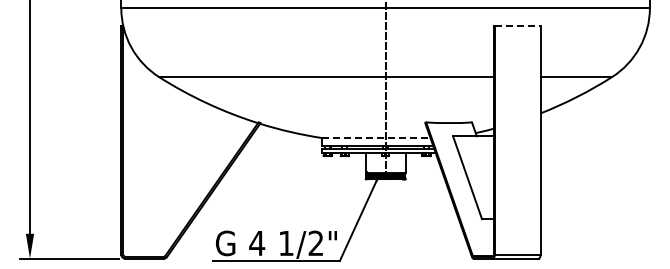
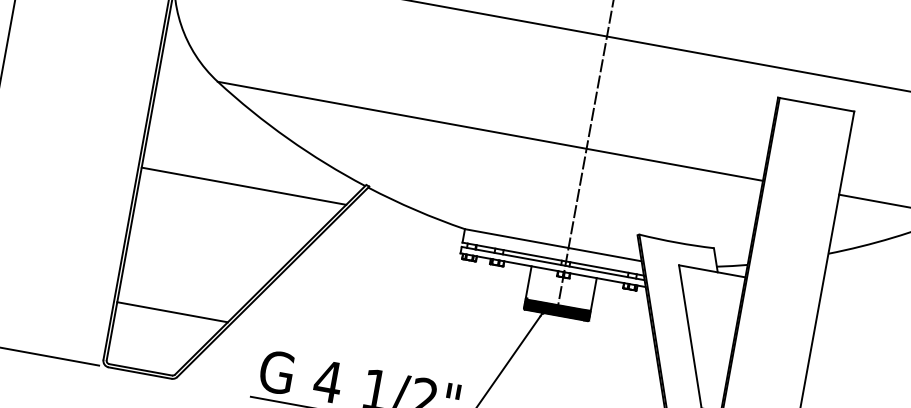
line: (517, 26) -> (816, 105), dashed -> solid
line: (185, 136) -> (243, 186), added
line: (376, 138) -> (553, 246), dashed -> solid
line: (157, 218) -> (173, 311), added

